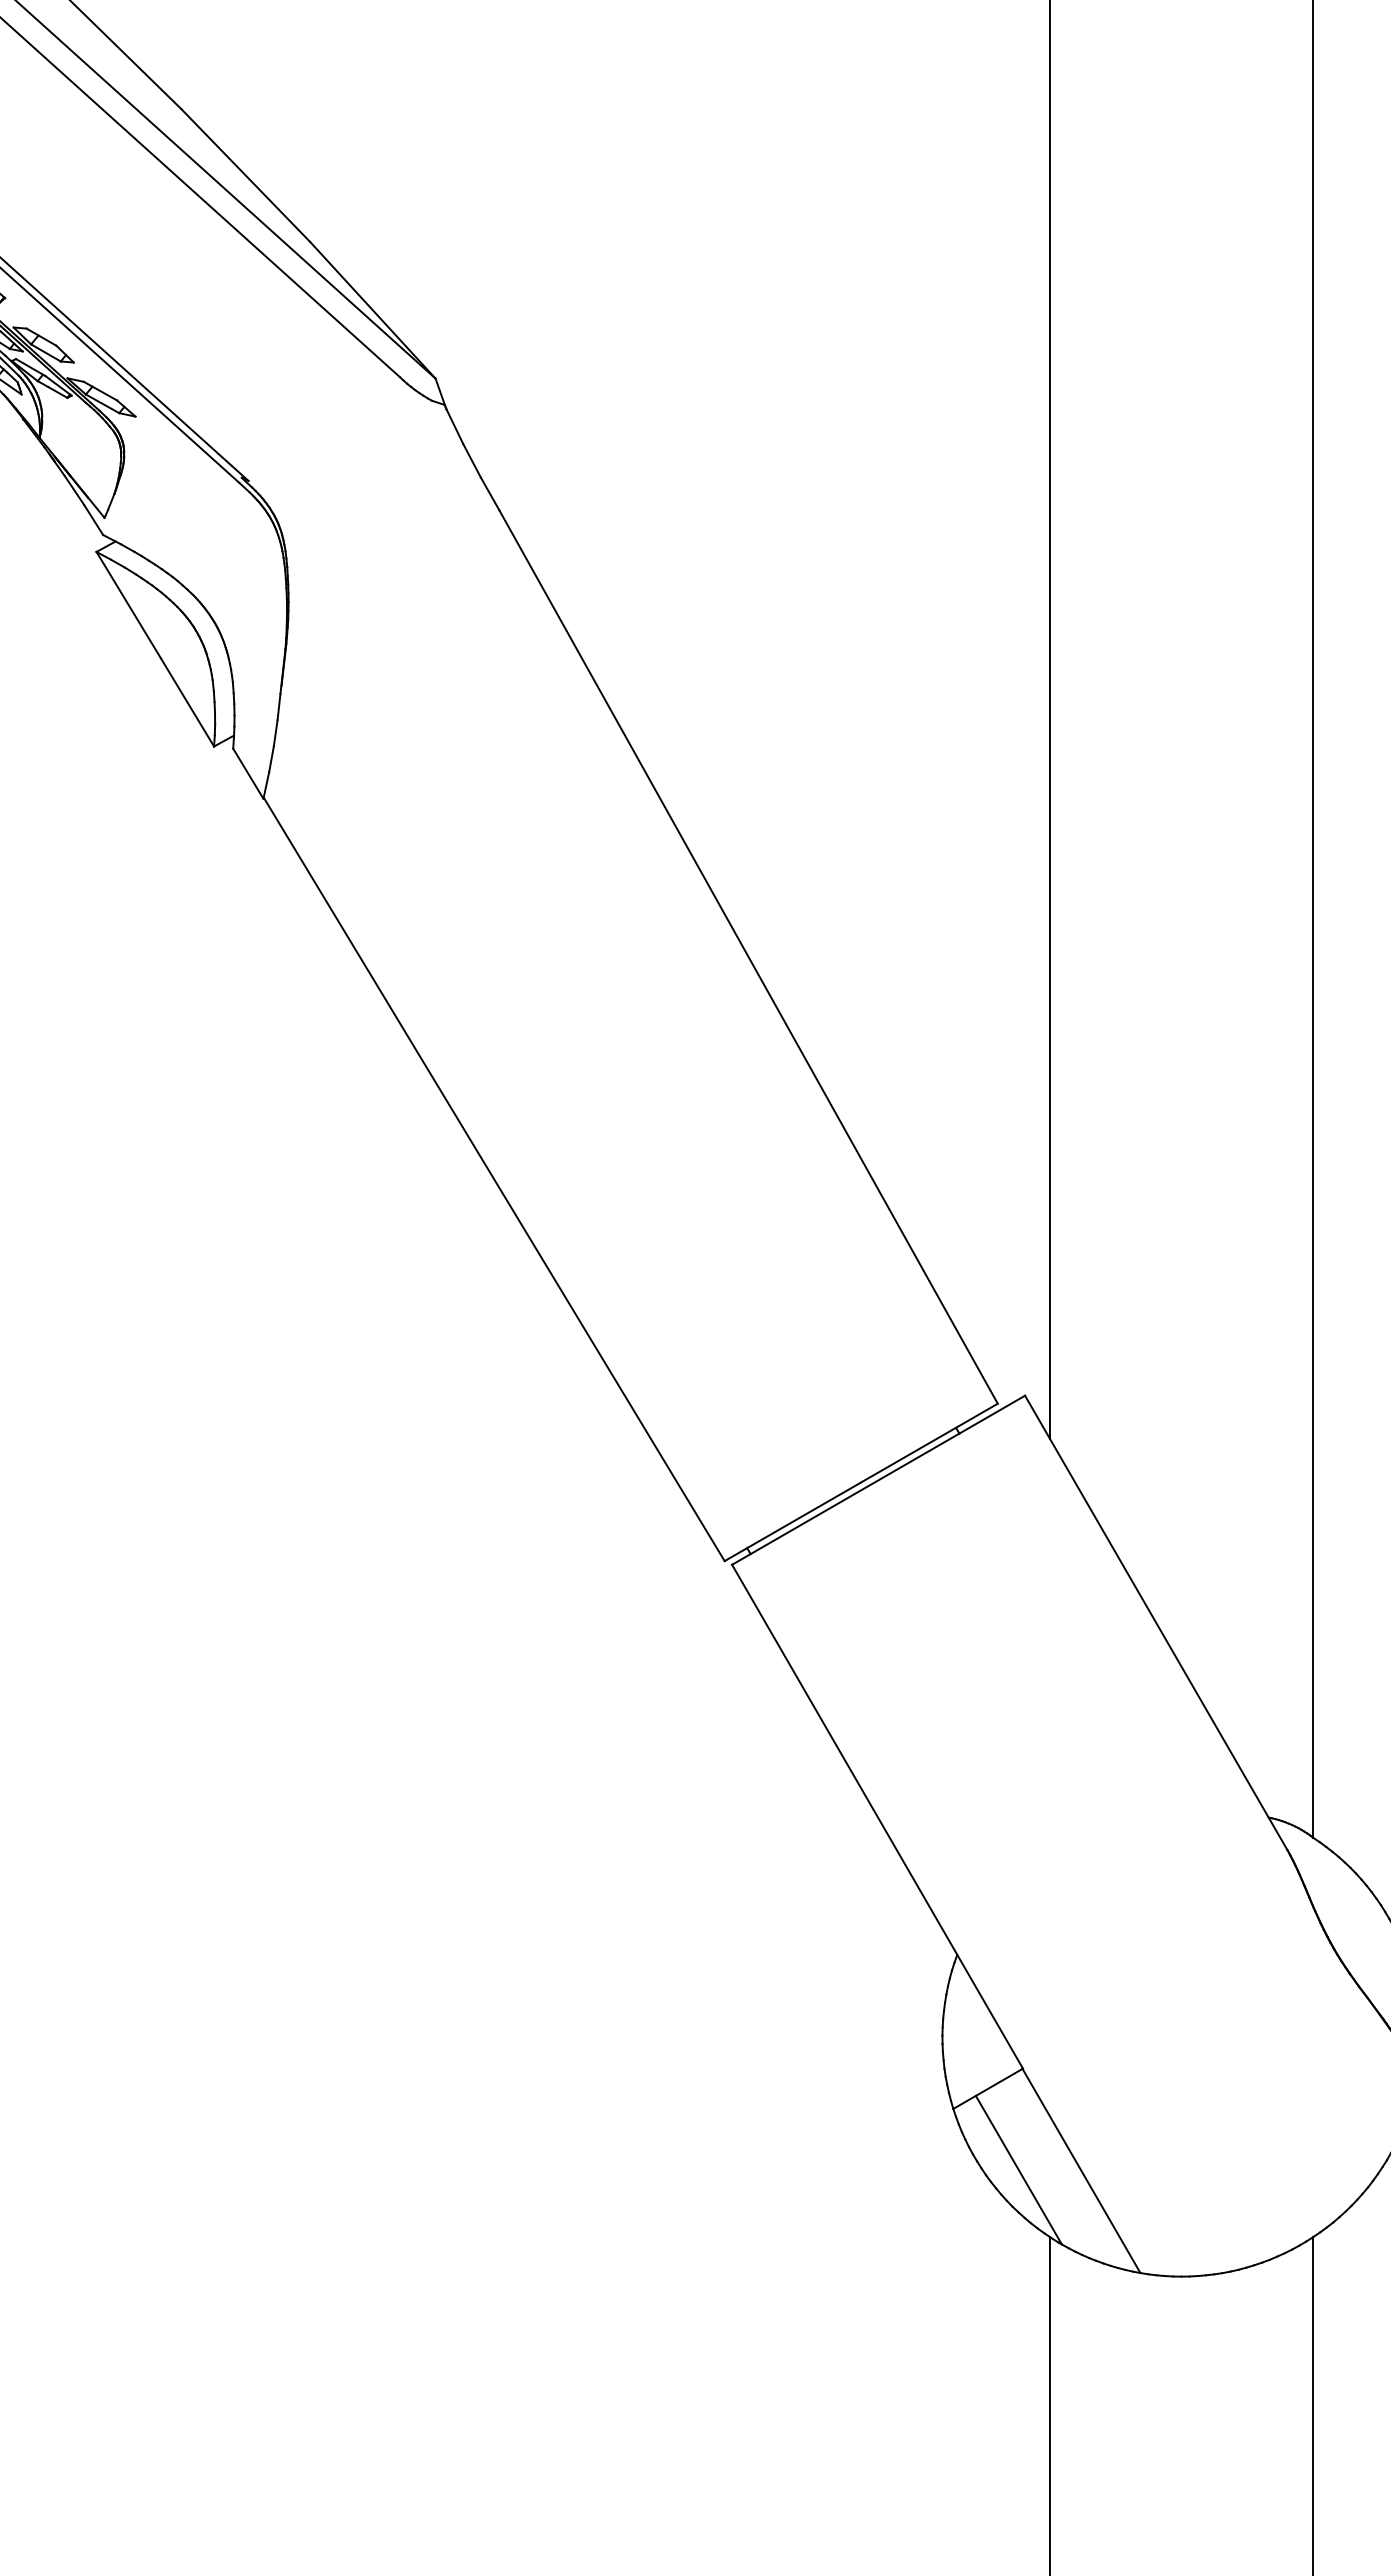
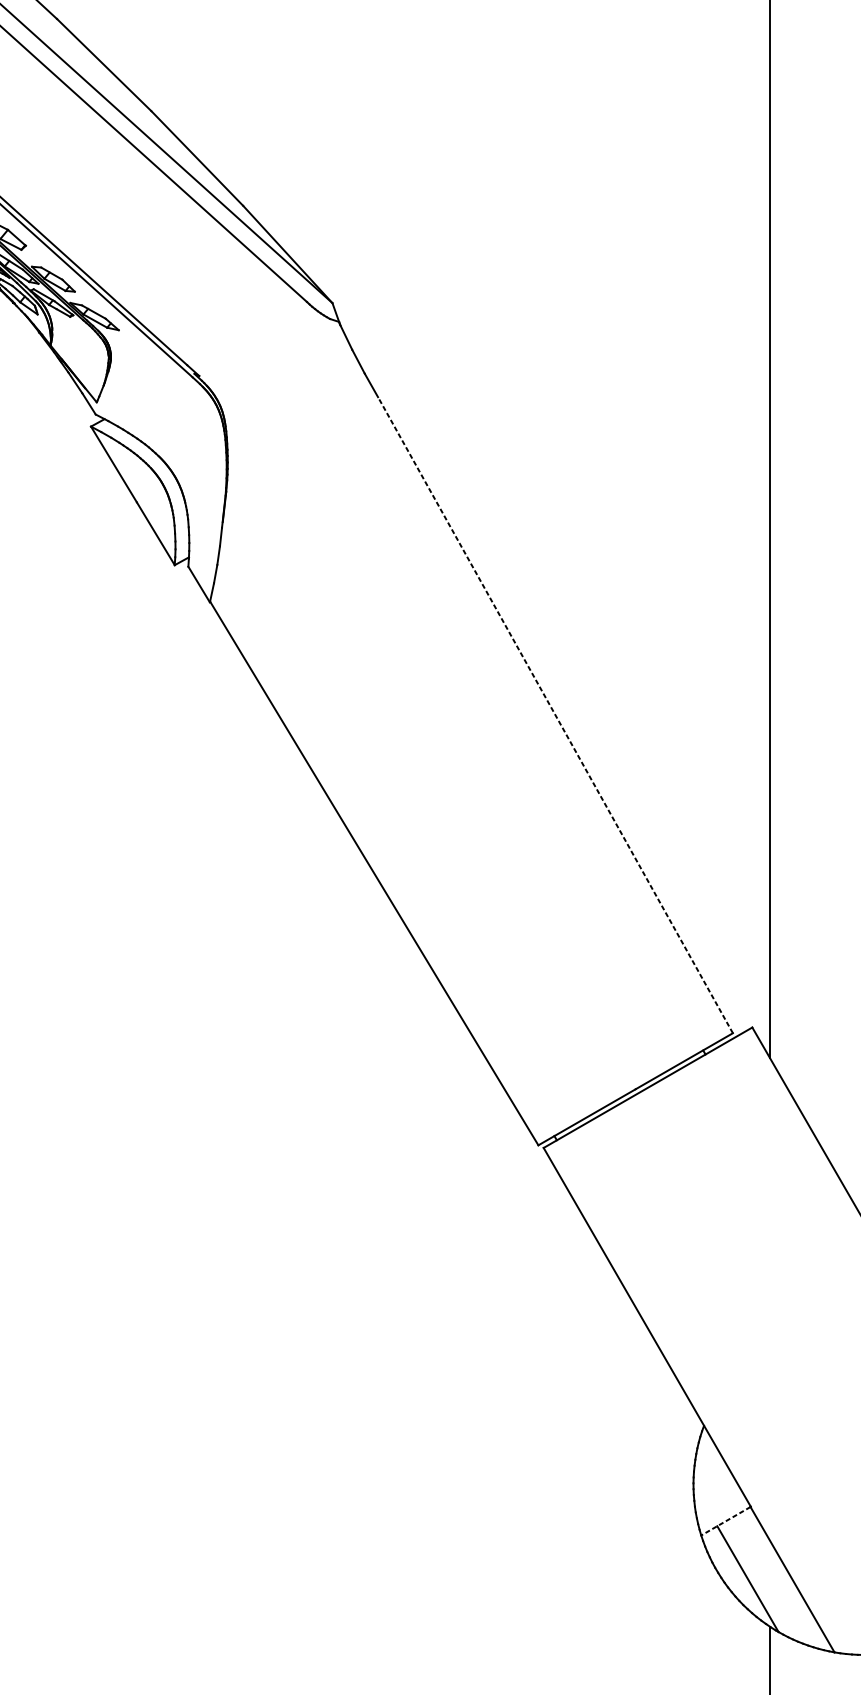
line: (748, 956) -> (555, 714), solid -> dashed
line: (987, 2088) -> (725, 1520), solid -> dashed

